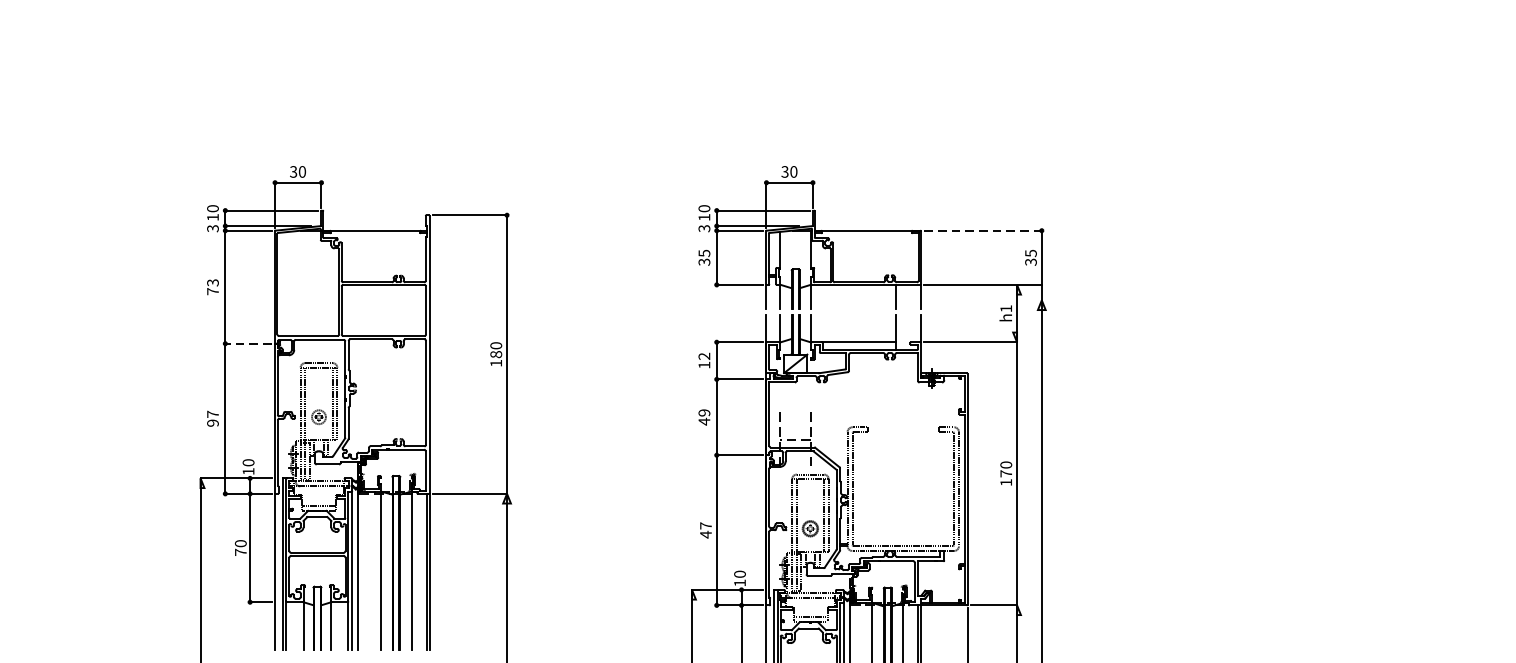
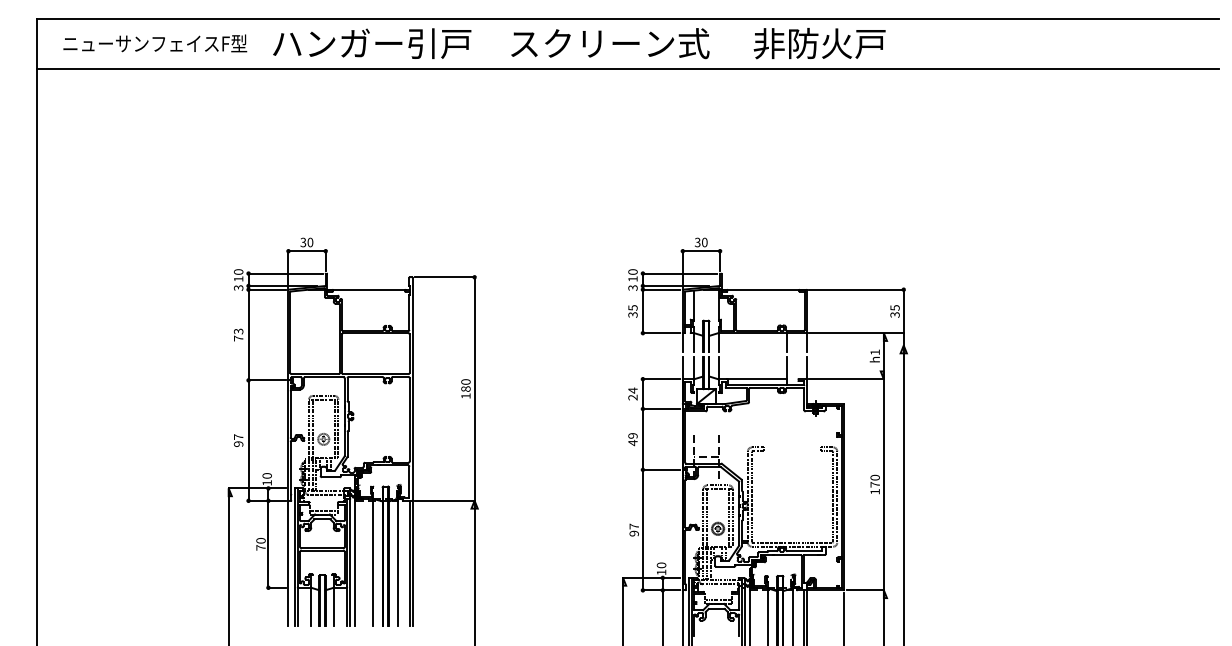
line: (984, 230) -> (857, 289), dashed -> solid
line: (248, 343) -> (267, 380), dashed -> solid
text: (703, 360) -> (632, 393), 12 -> 24
text: (705, 534) -> (633, 533), 47 -> 97

